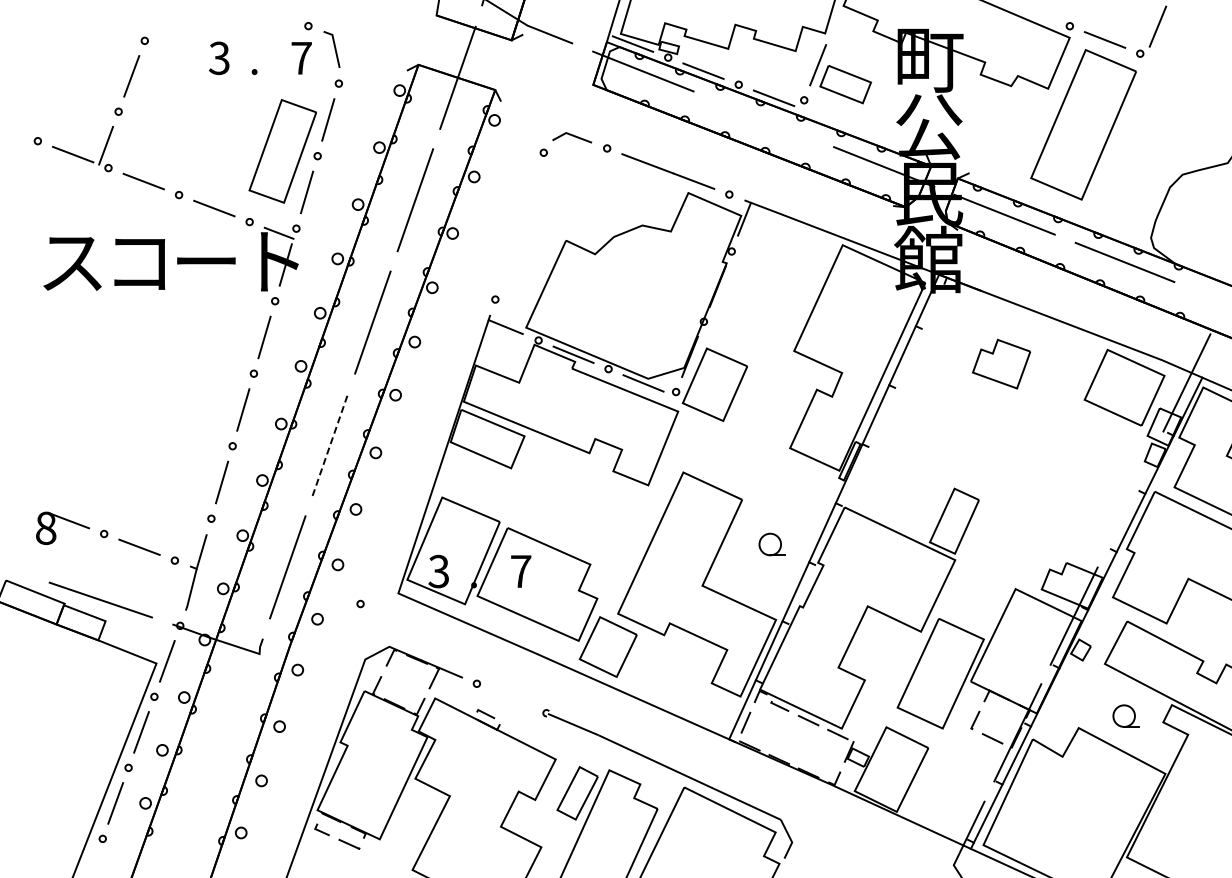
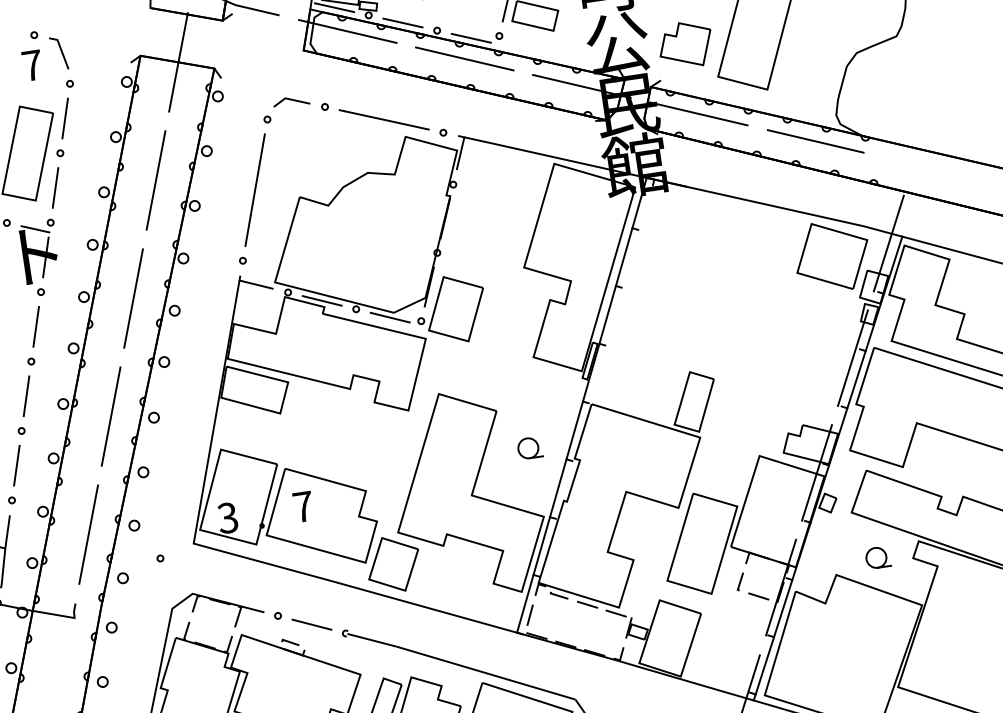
line: (763, 119) -> (464, 59), added
line: (519, 226) -> (255, 190), added
part: (1001, 363) -> (685, 44), moved
line: (330, 444) -> (111, 416), dashed -> solid
line: (1130, 499) -> (852, 358), added
line: (511, 698) -> (311, 624), added

